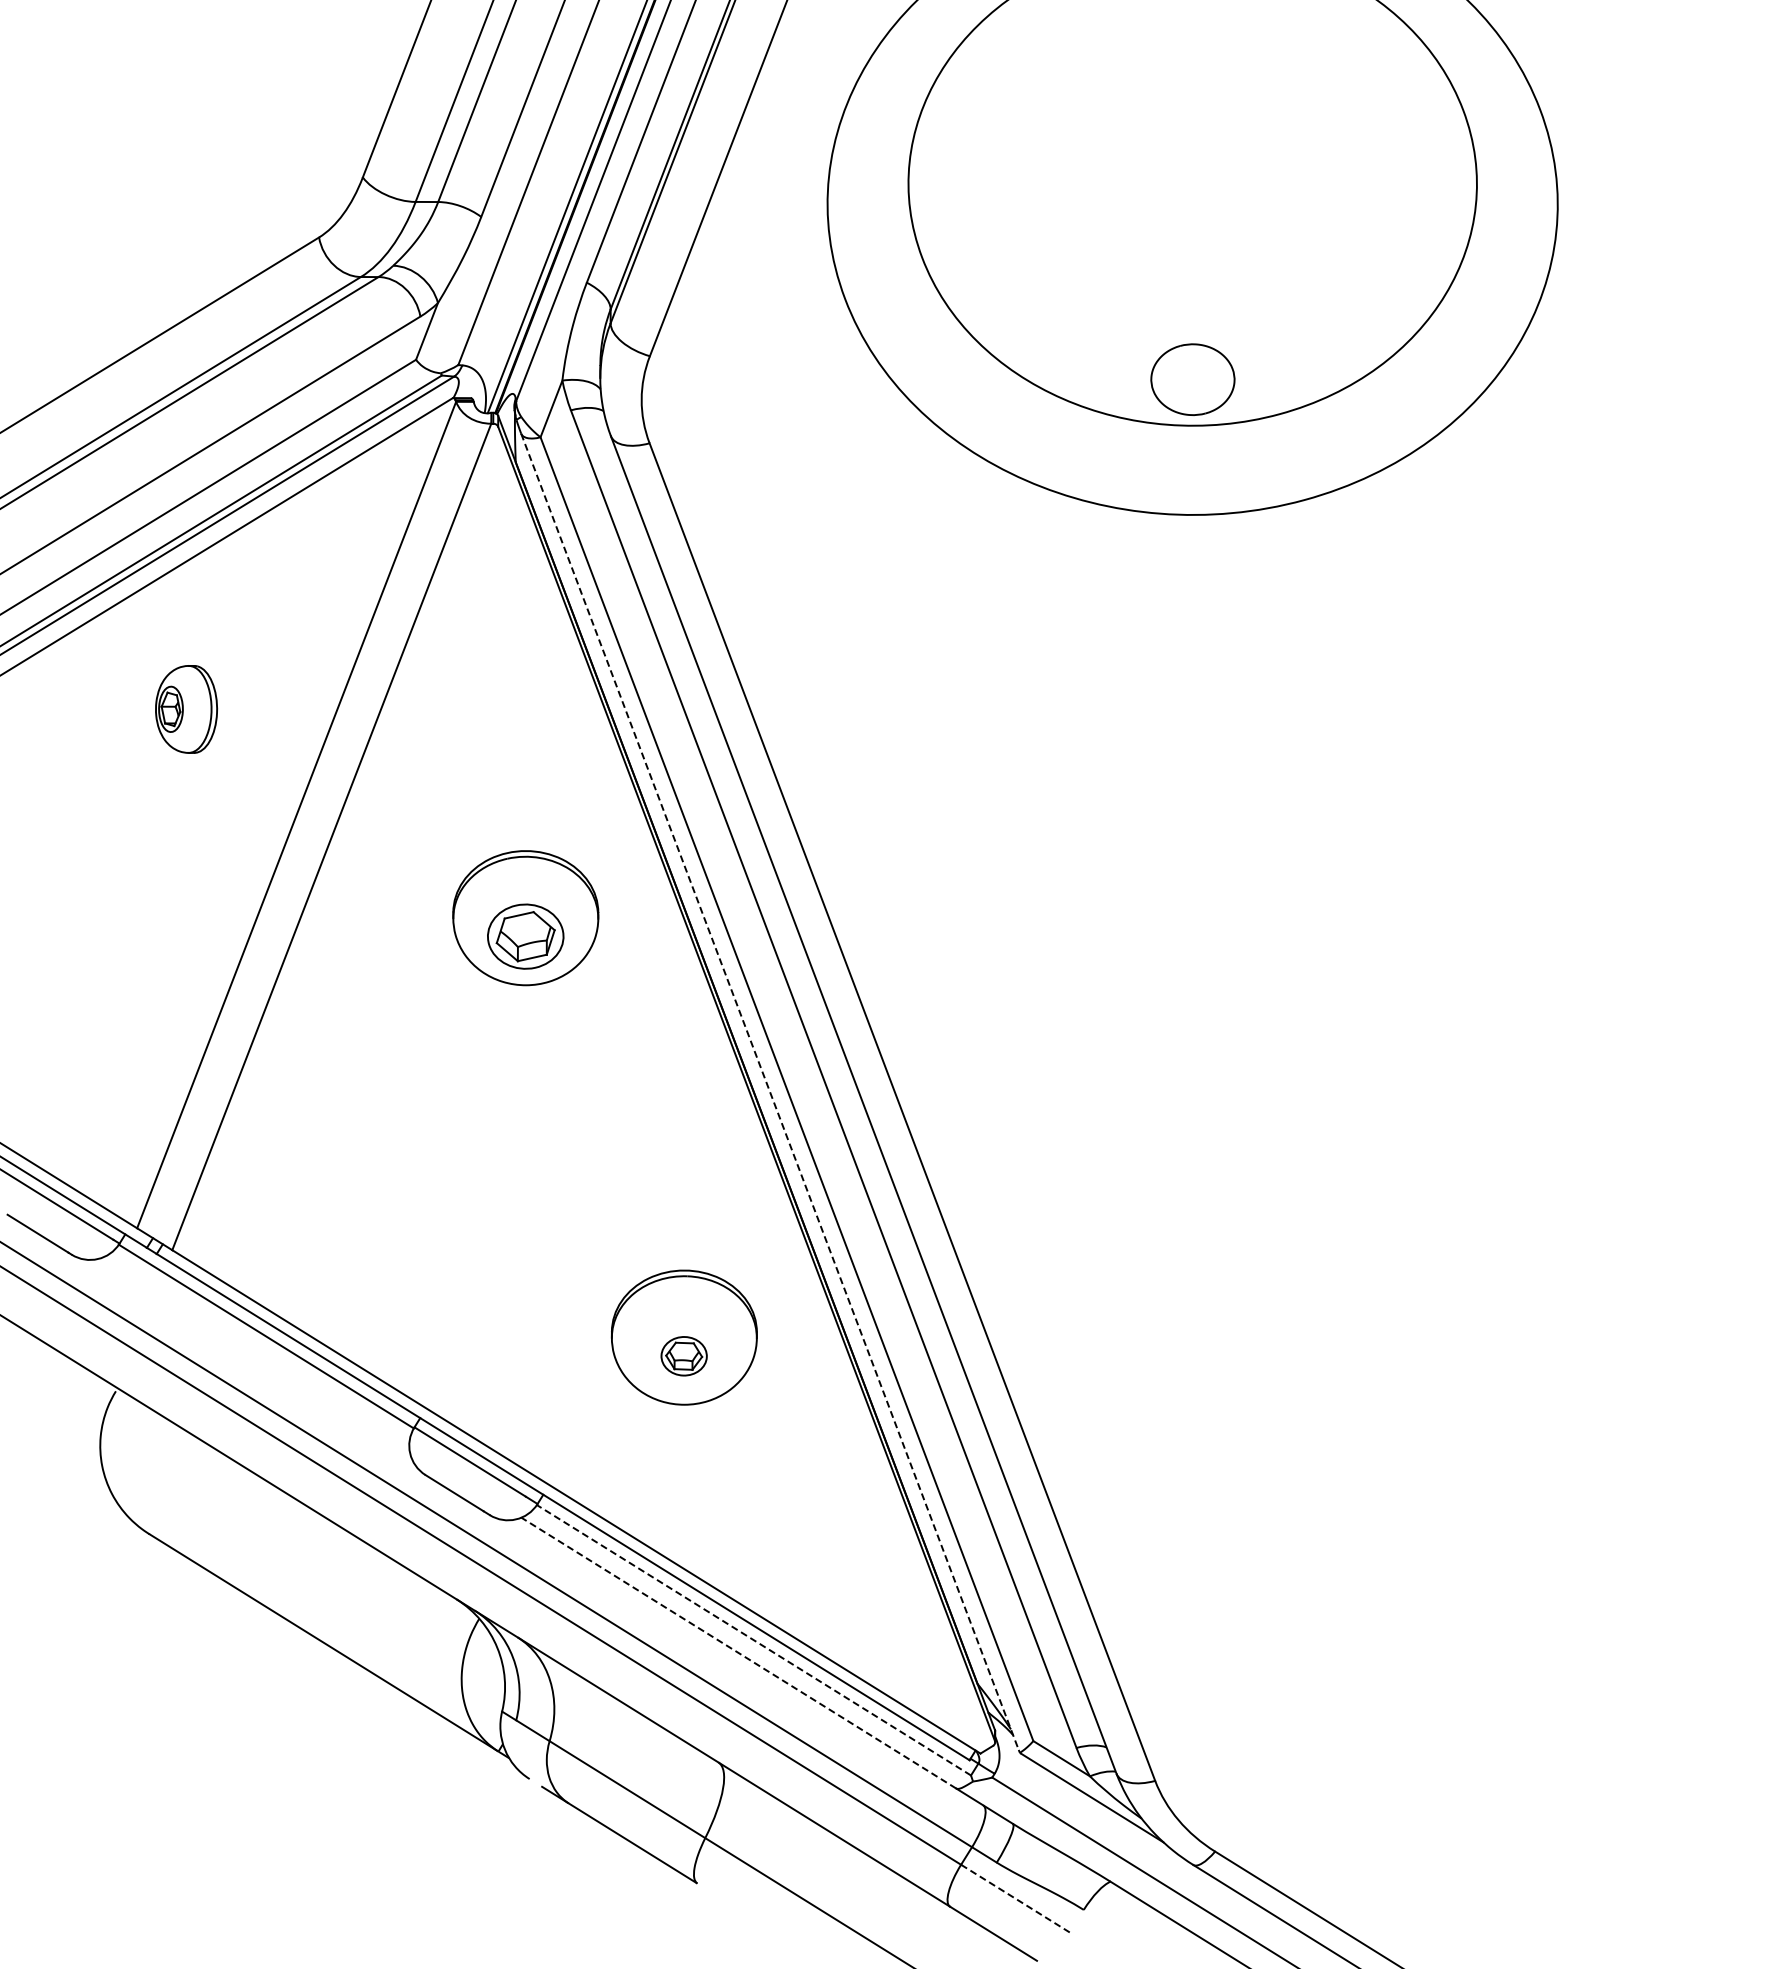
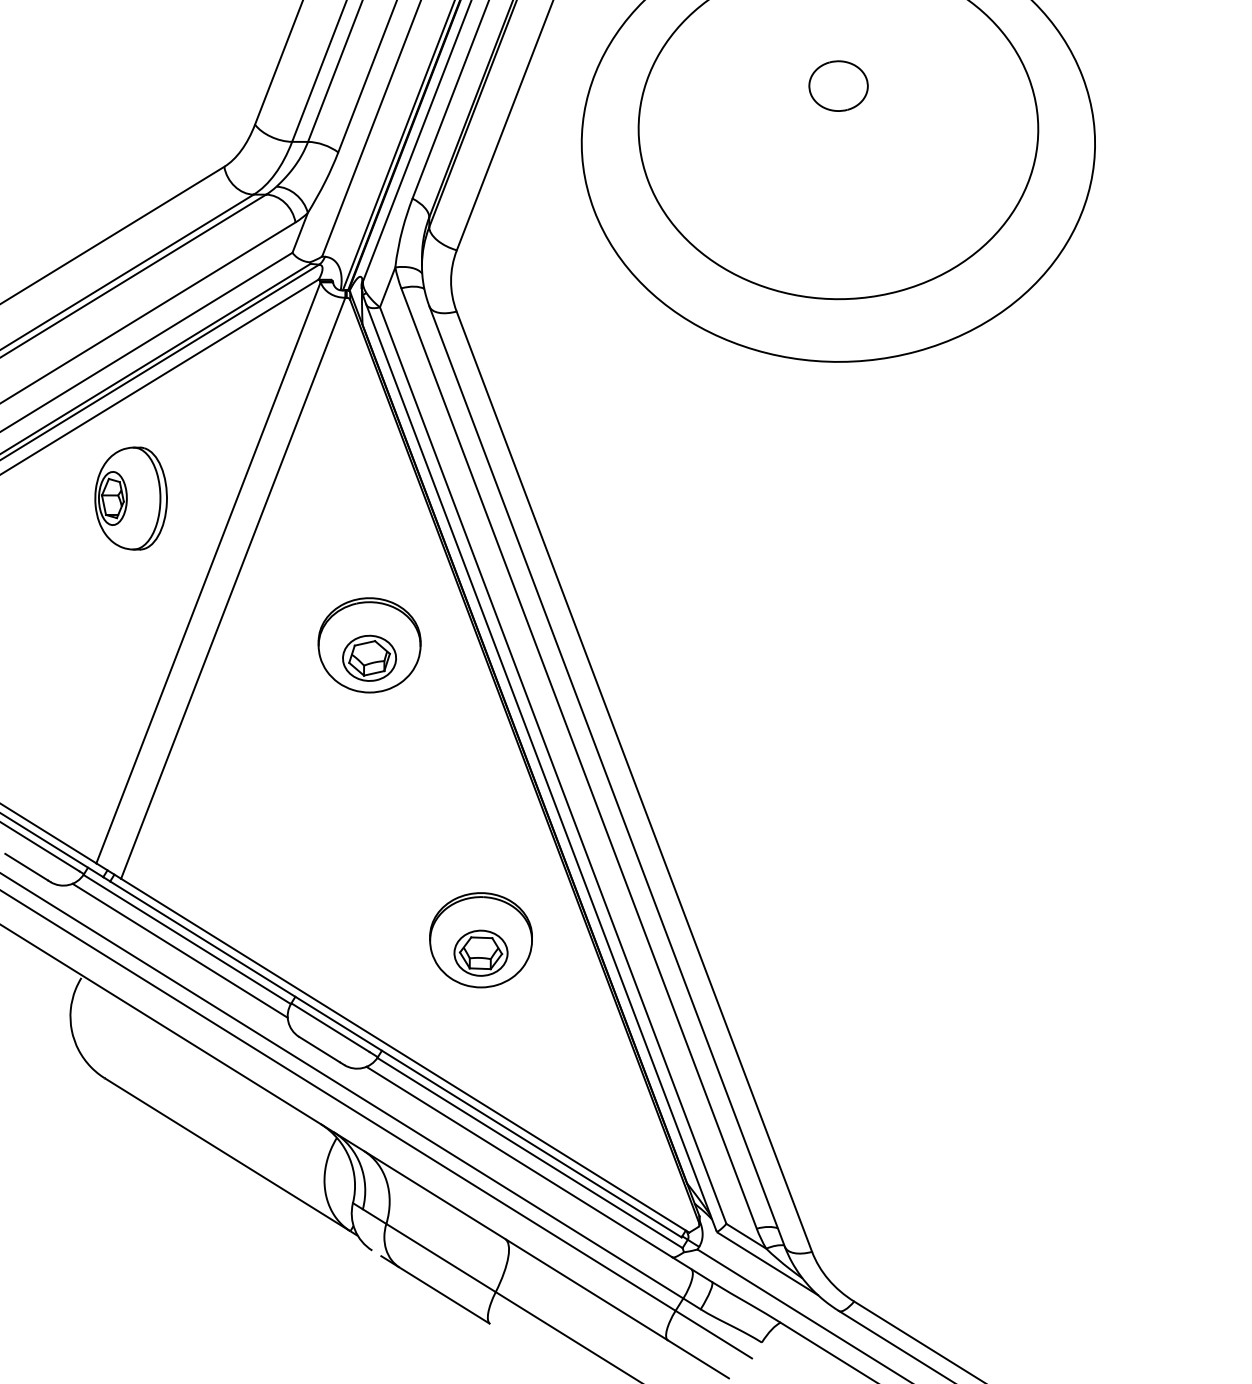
part: (1192, 379) -> (838, 86), moved
part: (186, 709) -> (131, 498), size x1.67
line: (769, 1091) -> (540, 767), dashed -> solid
line: (256, 1352) -> (180, 950), added
part: (683, 1356) -> (480, 953), size x1.67
line: (753, 1640) -> (529, 1153), dashed -> solid
line: (738, 1652) -> (519, 1161), dashed -> solid
line: (1015, 1898) -> (713, 1334), dashed -> solid

